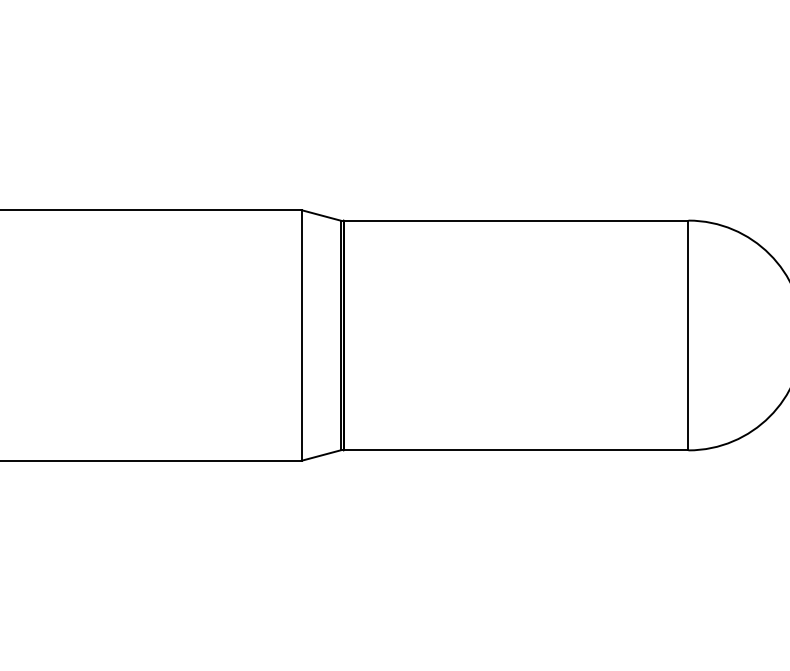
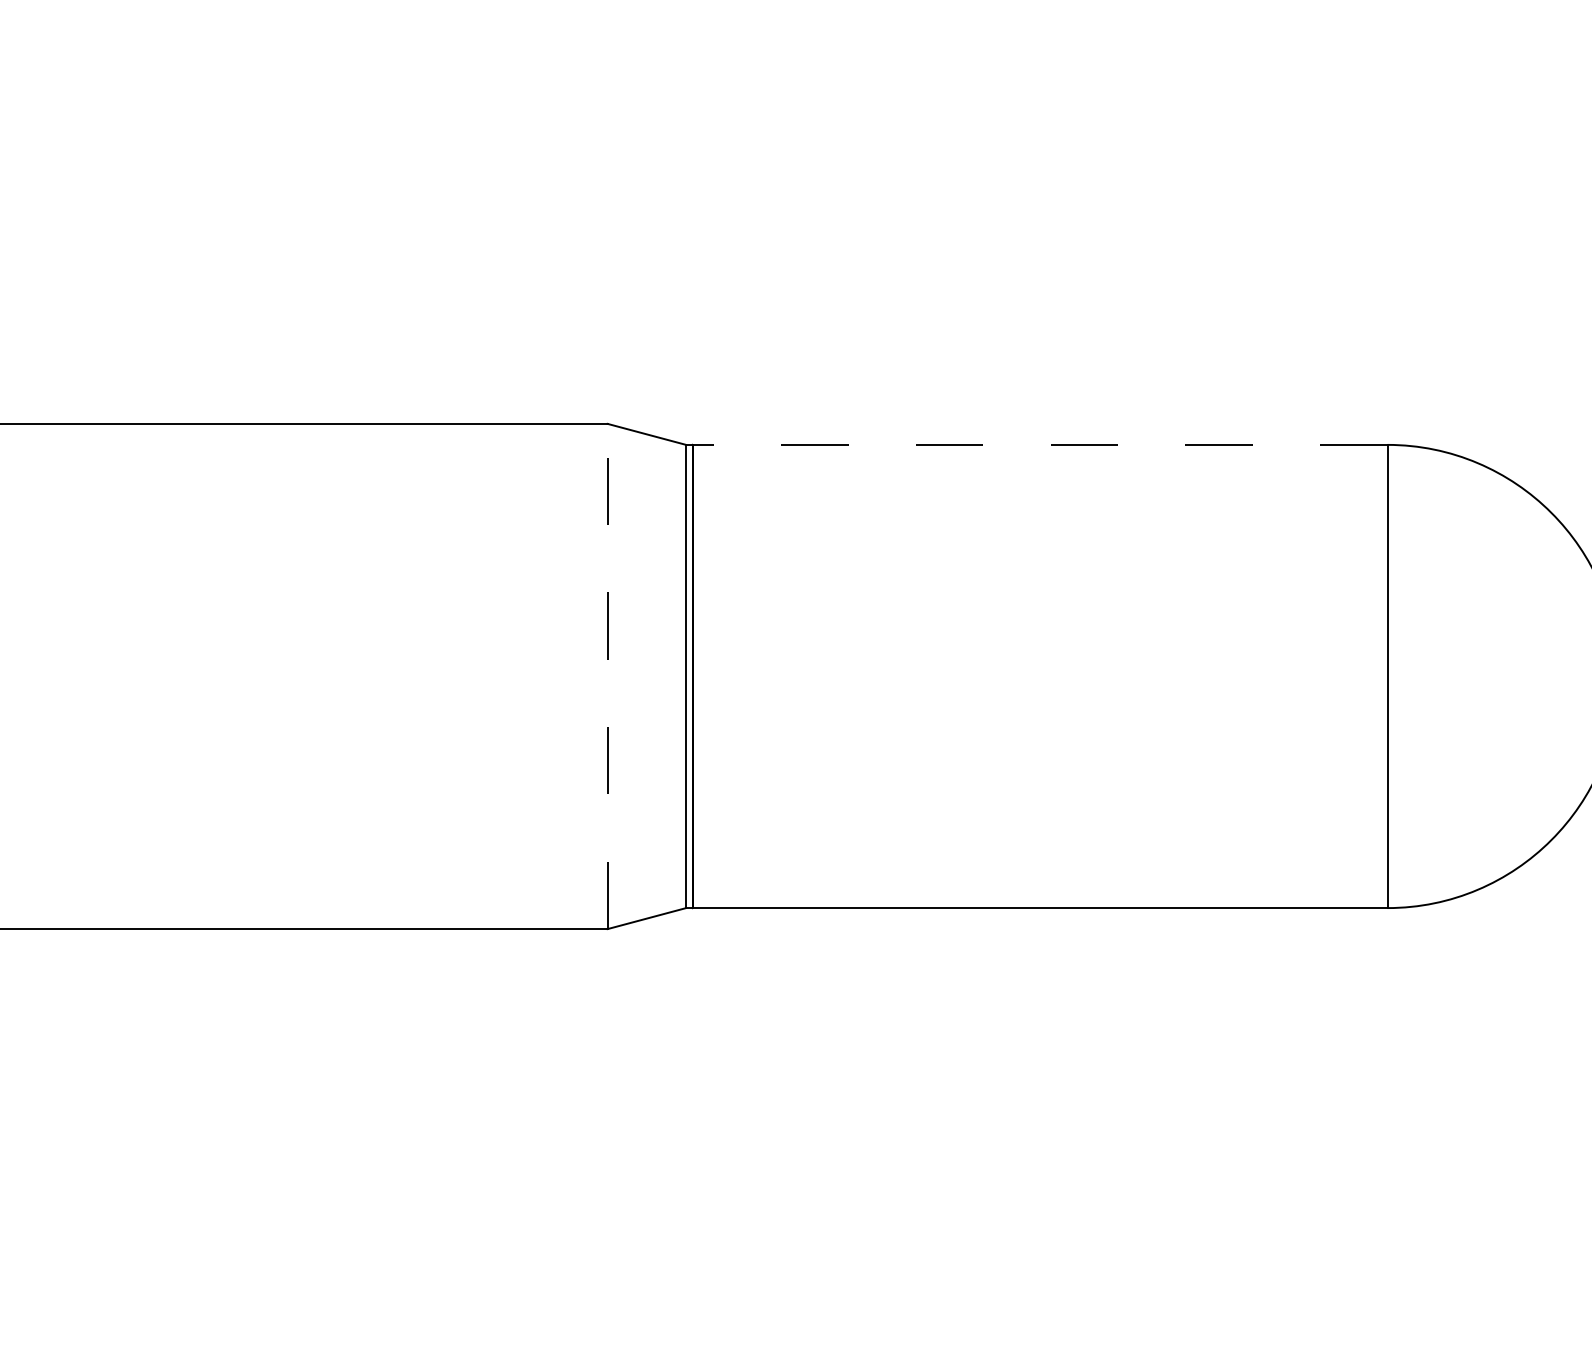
line: (515, 220) -> (1038, 444), solid -> dashed
line: (301, 335) -> (607, 676), solid -> dashed

